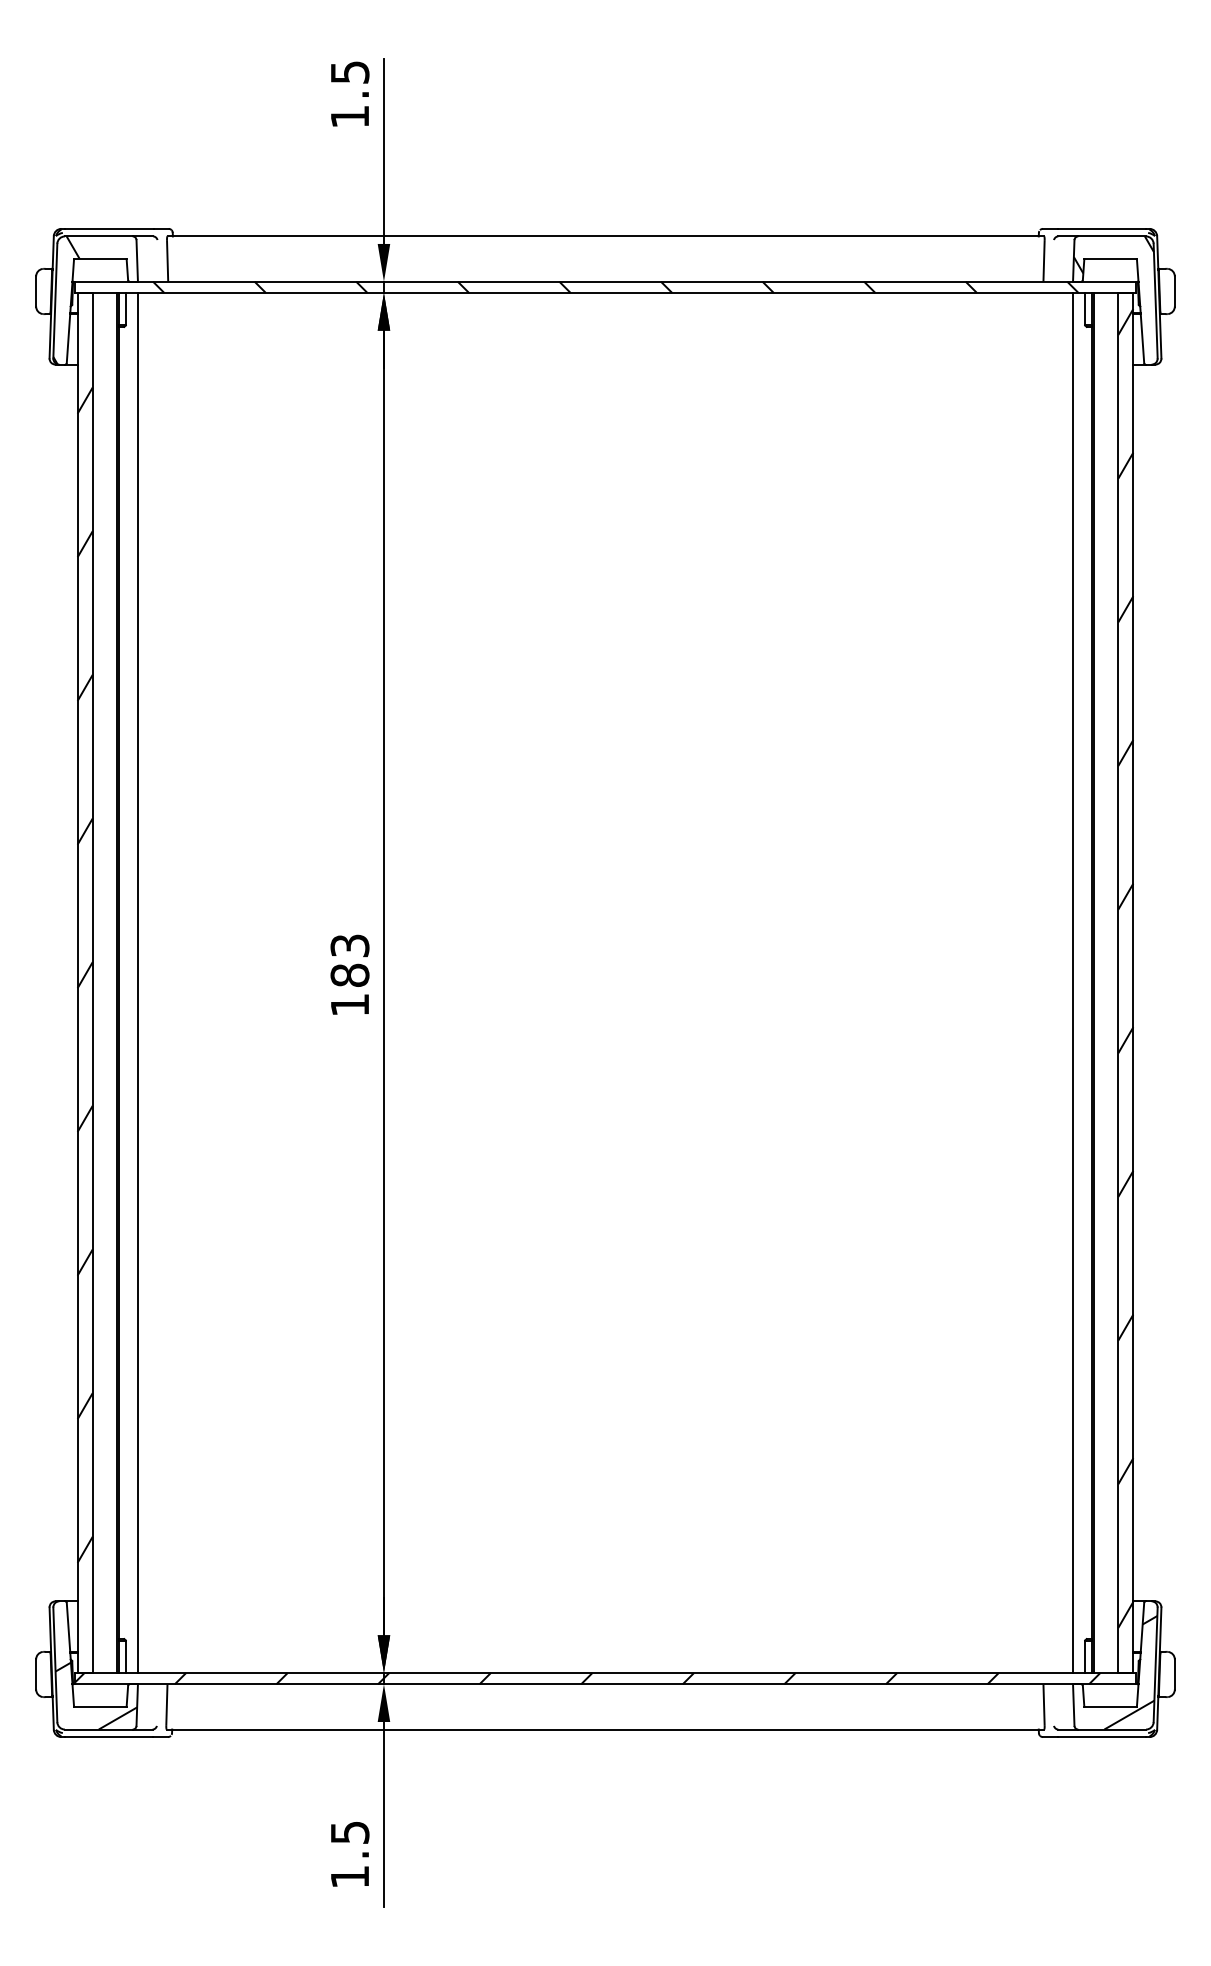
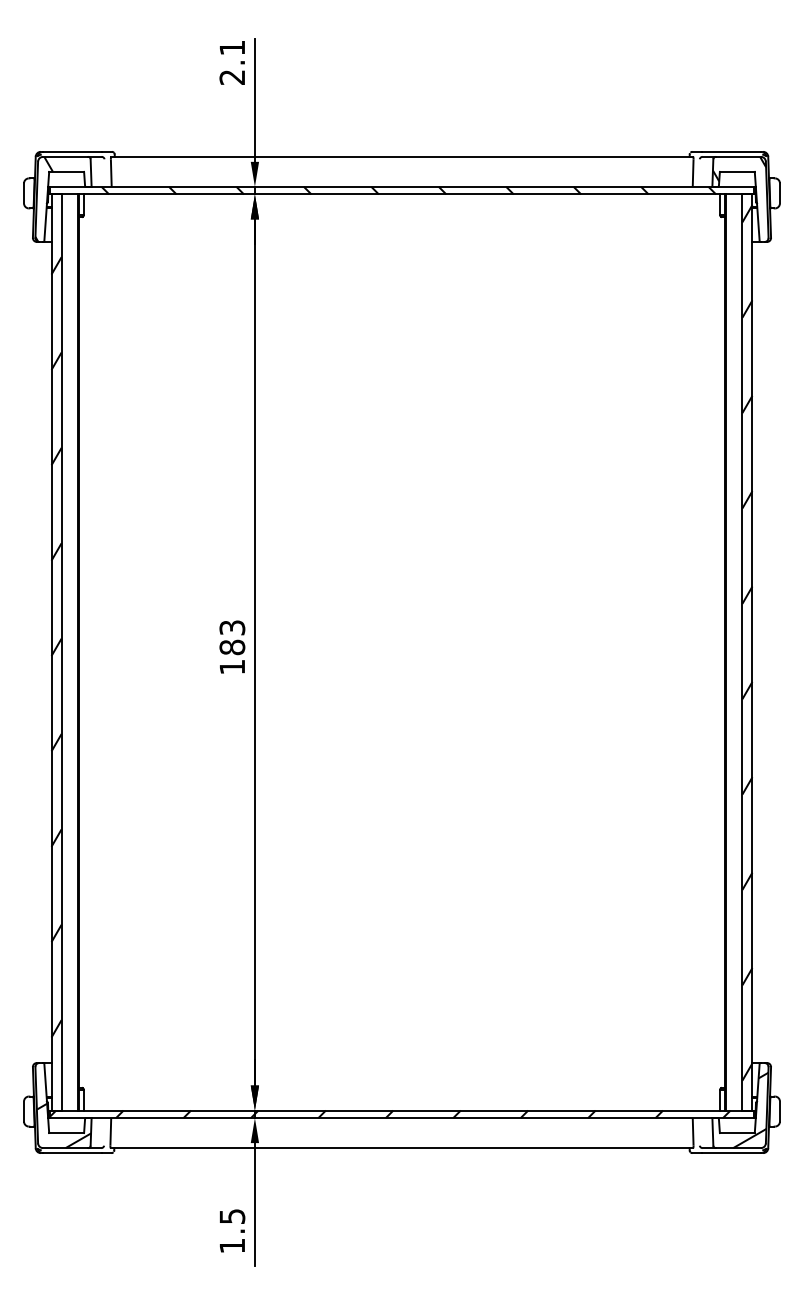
text: (350, 94) -> (232, 62), 1.5 -> 2.1
line: (137, 983) -> (91, 652), removed
line: (1073, 983) -> (712, 652), removed

